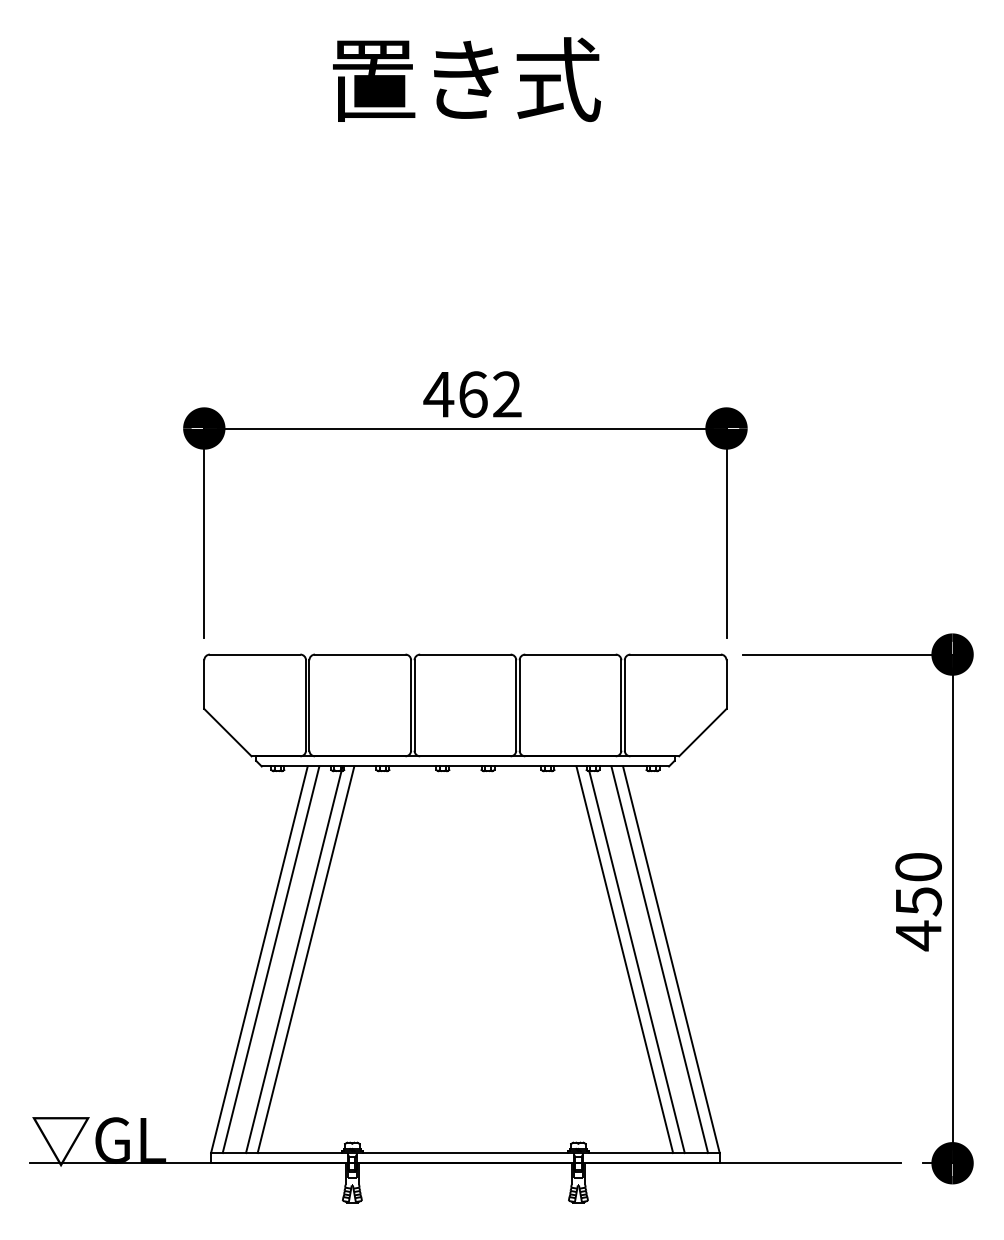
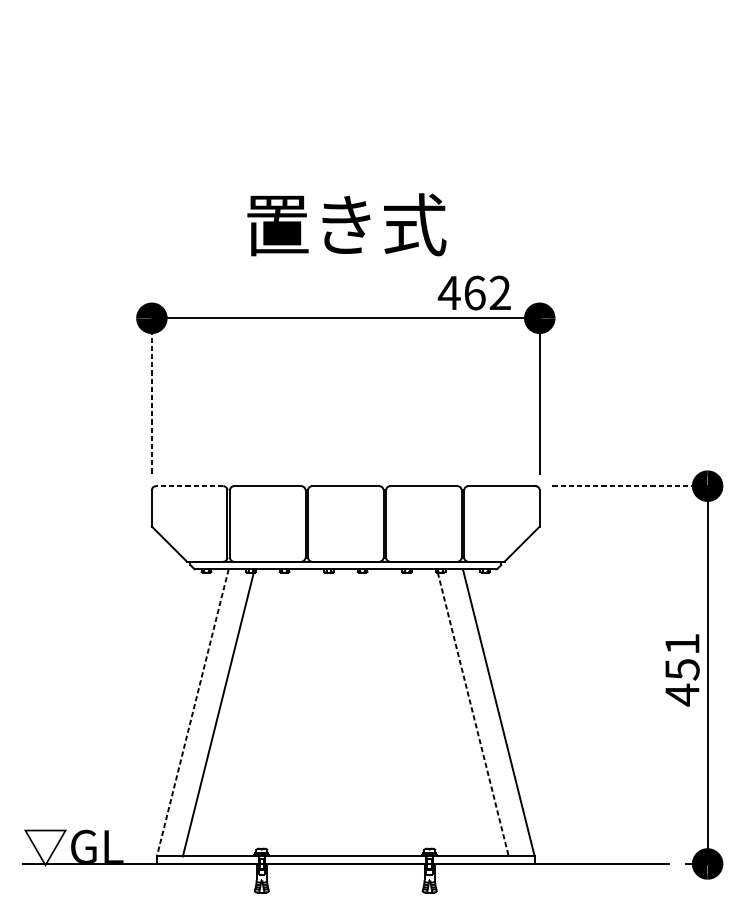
text: (466, 79) -> (346, 224), moved
text: (472, 394) -> (474, 293), moved
line: (204, 533) -> (152, 396), solid -> dashed
line: (254, 654) -> (189, 486), solid -> dashed
line: (848, 654) -> (630, 486), solid -> dashed
text: (918, 867) -> (682, 644), 450 -> 451
line: (270, 959) -> (201, 712), removed
line: (305, 959) -> (227, 712), removed
line: (624, 959) -> (463, 712), removed
line: (659, 959) -> (489, 712), removed
line: (259, 960) -> (192, 713), solid -> dashed
line: (637, 962) -> (473, 714), solid -> dashed

